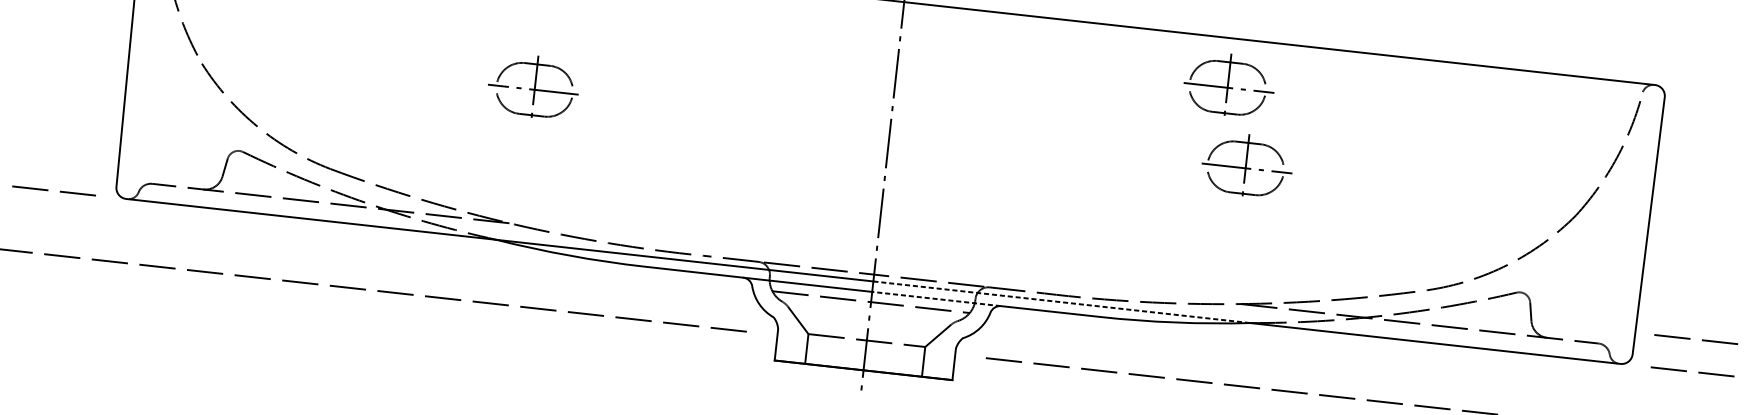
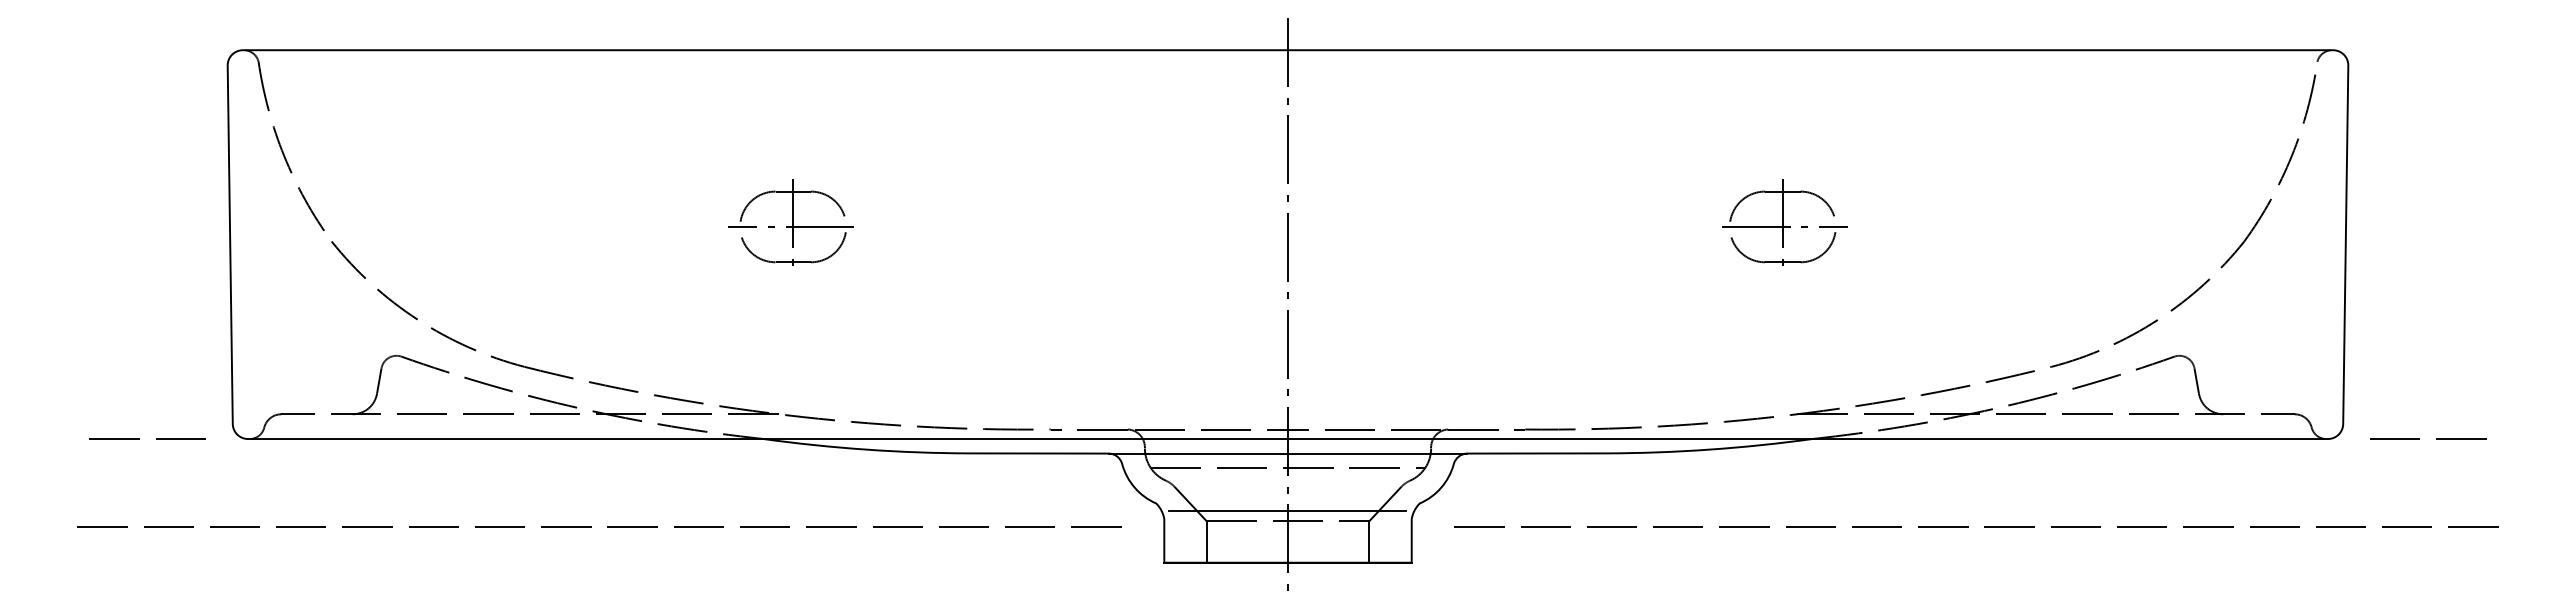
part: (1229, 84) -> (1747, 114), removed
line: (935, 298) -> (1376, 453), dashed -> solid
line: (1061, 302) -> (1550, 439), dashed -> solid
line: (866, 332) -> (1286, 510), added
line: (1702, 339) -> (2436, 393), removed

